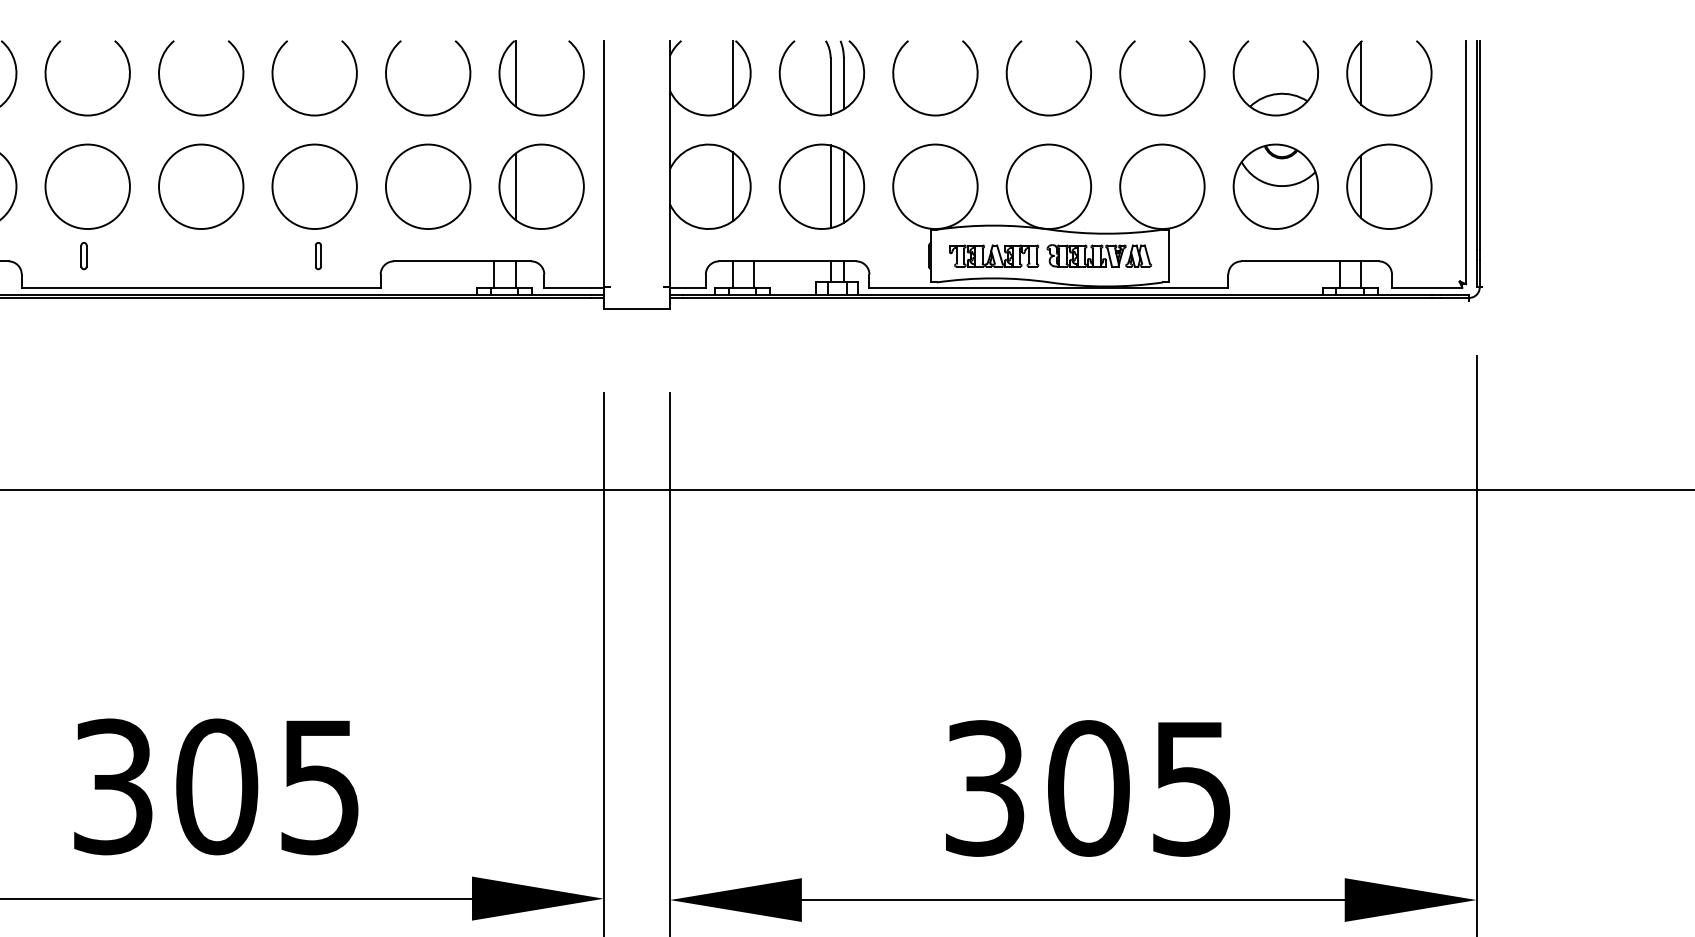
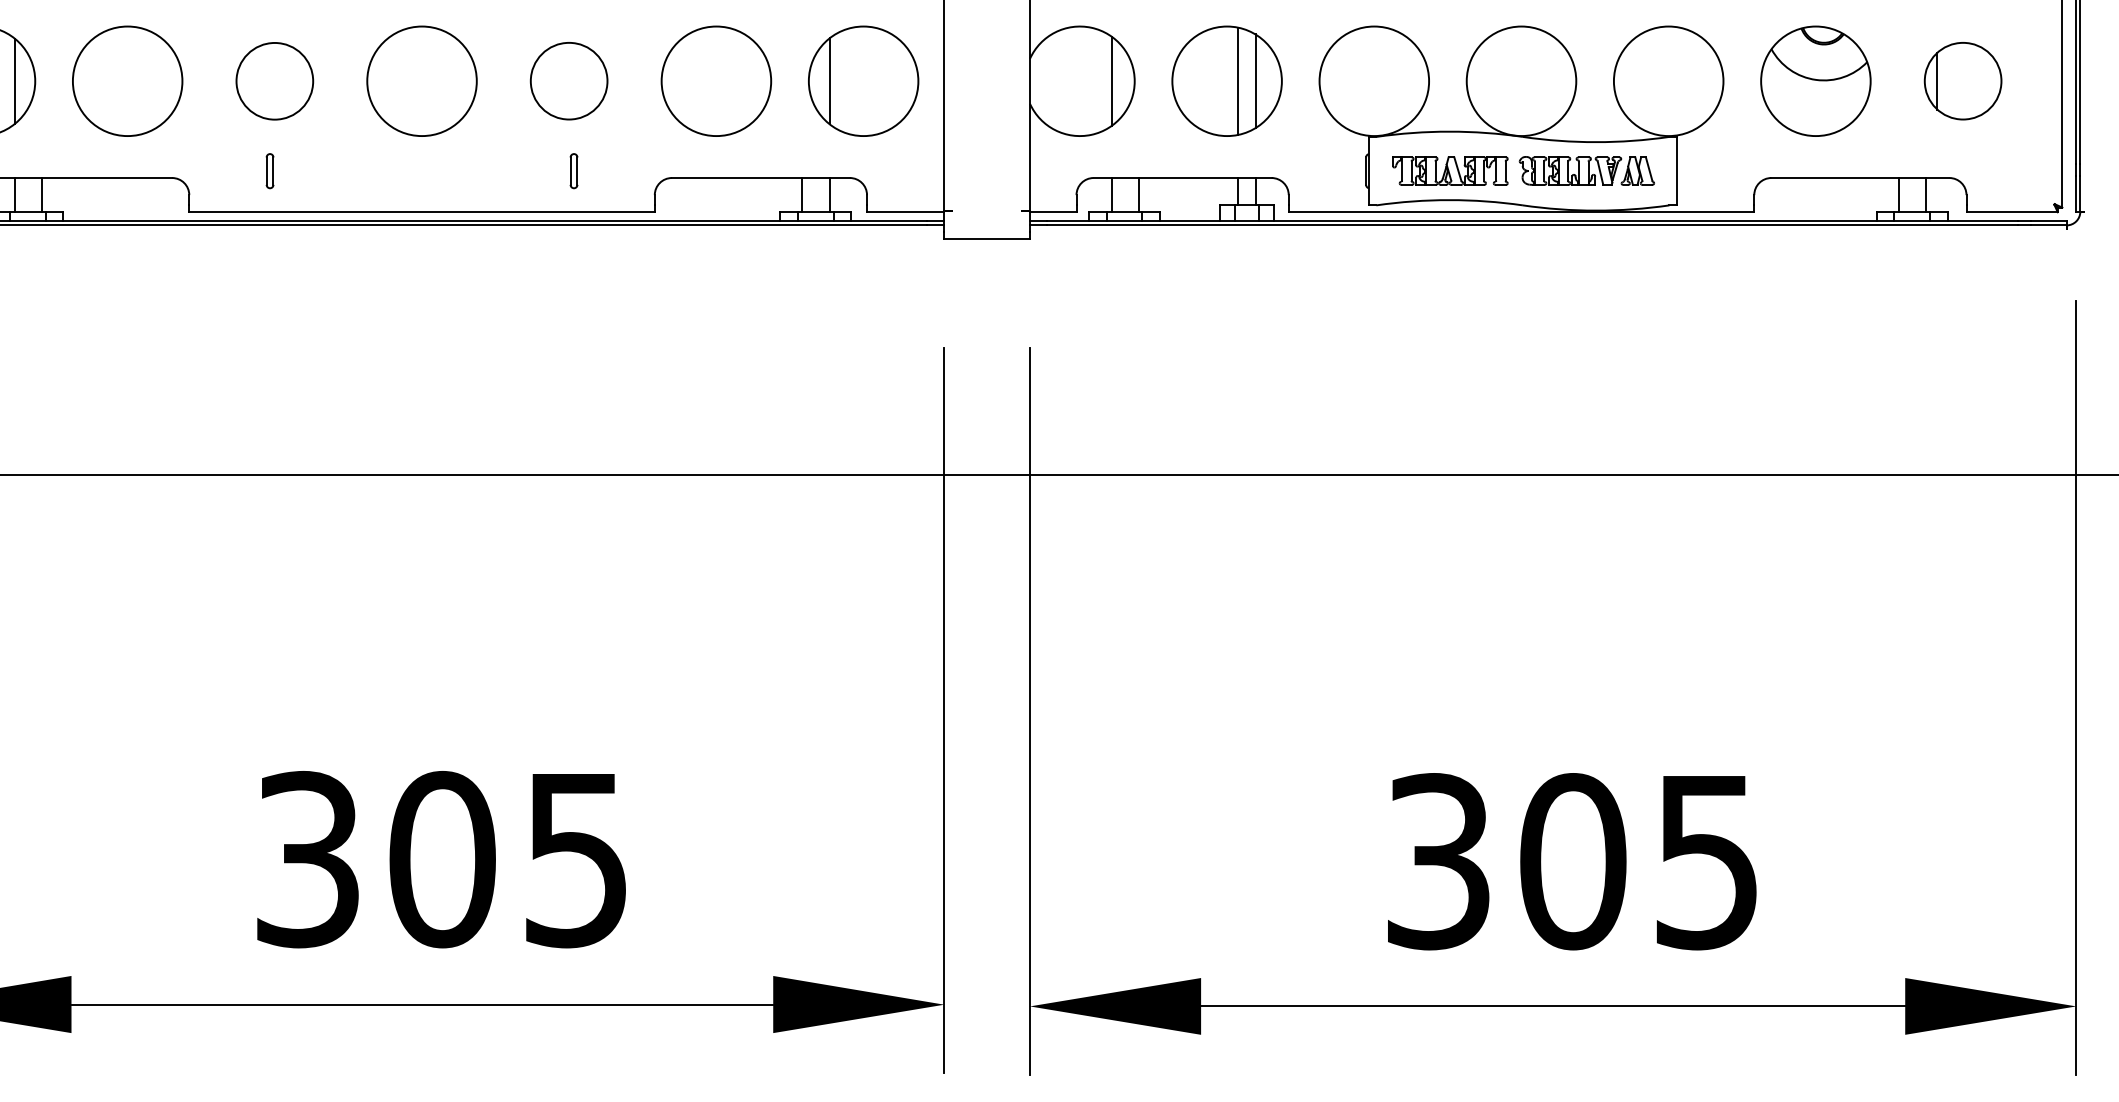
circle: (87, 186) -> (274, 80), size x0.7
circle: (314, 186) -> (568, 80), size x0.7
part: (1389, 186) -> (1963, 80), size x0.7

